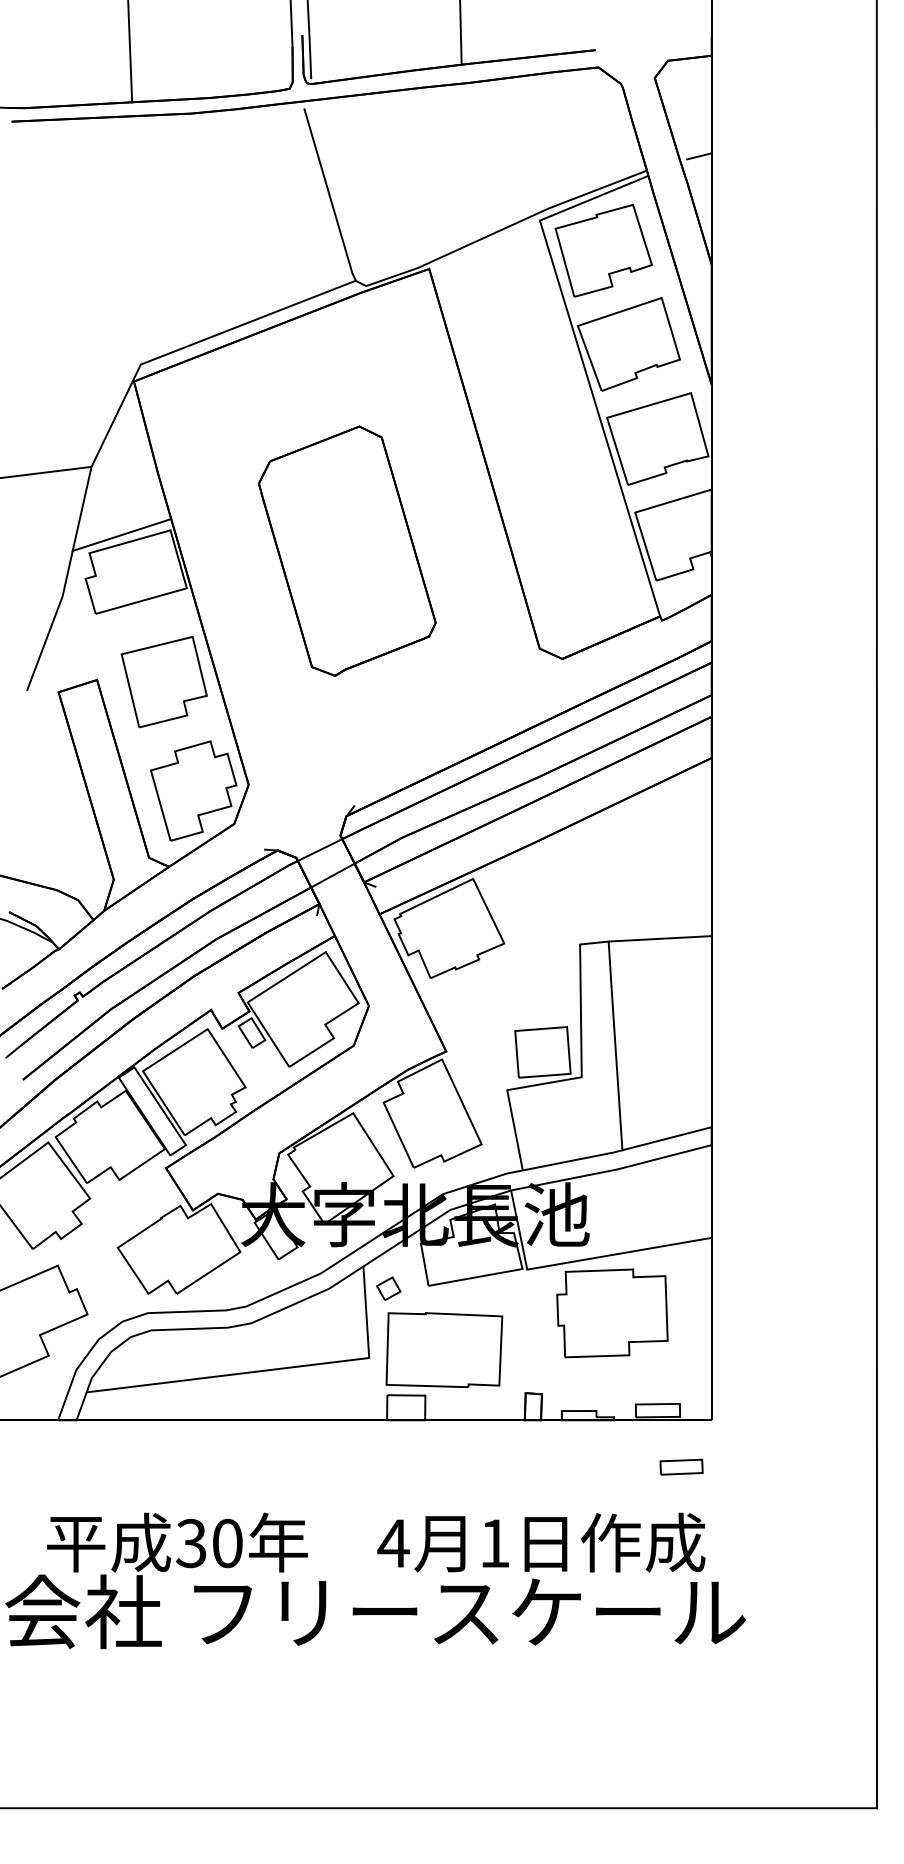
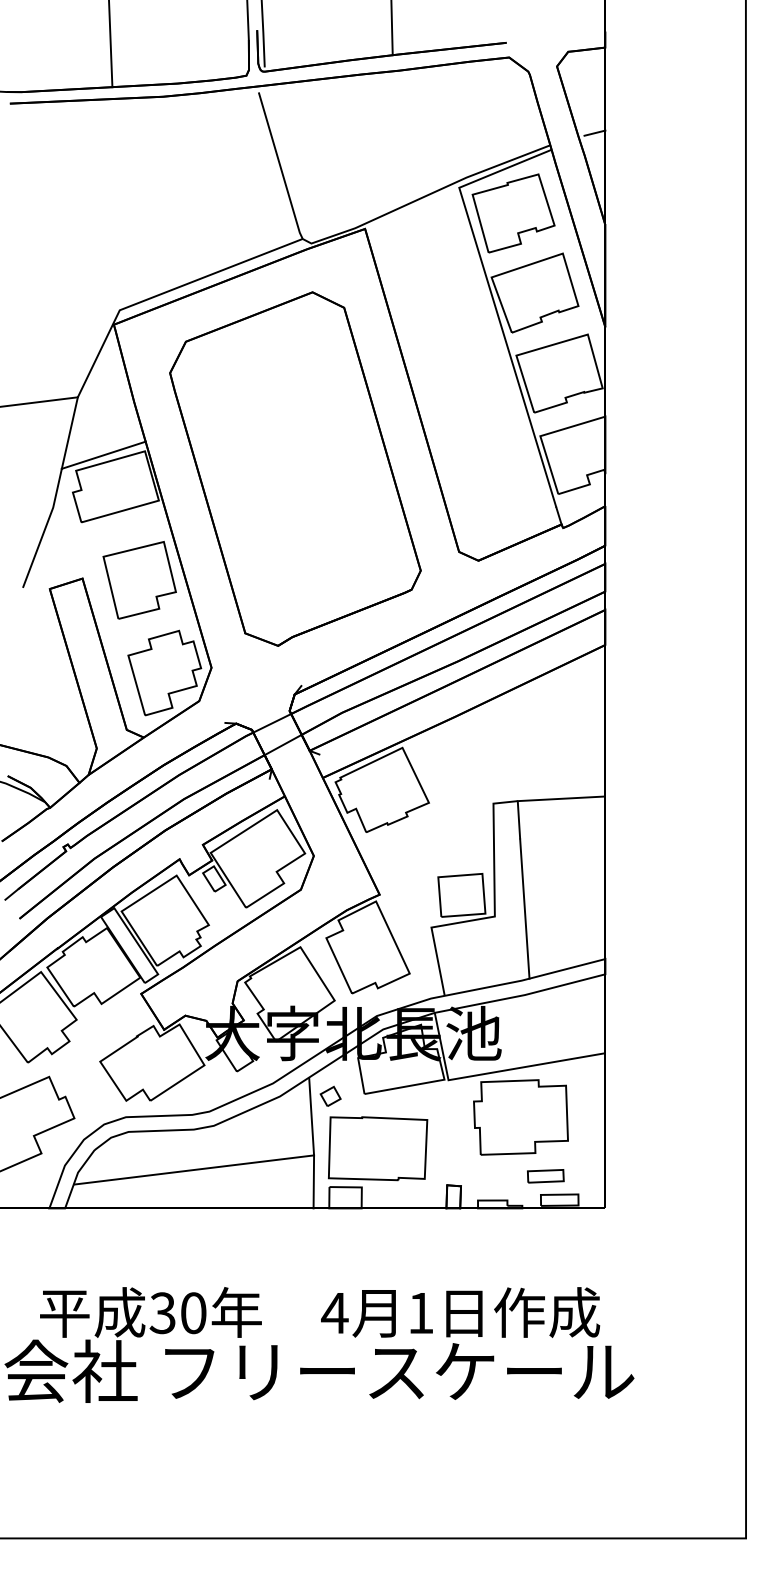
part: (347, 550) -> (295, 468), size x1.67
line: (368, 1388) -> (313, 1181), added
part: (681, 1467) -> (545, 1176), moved

